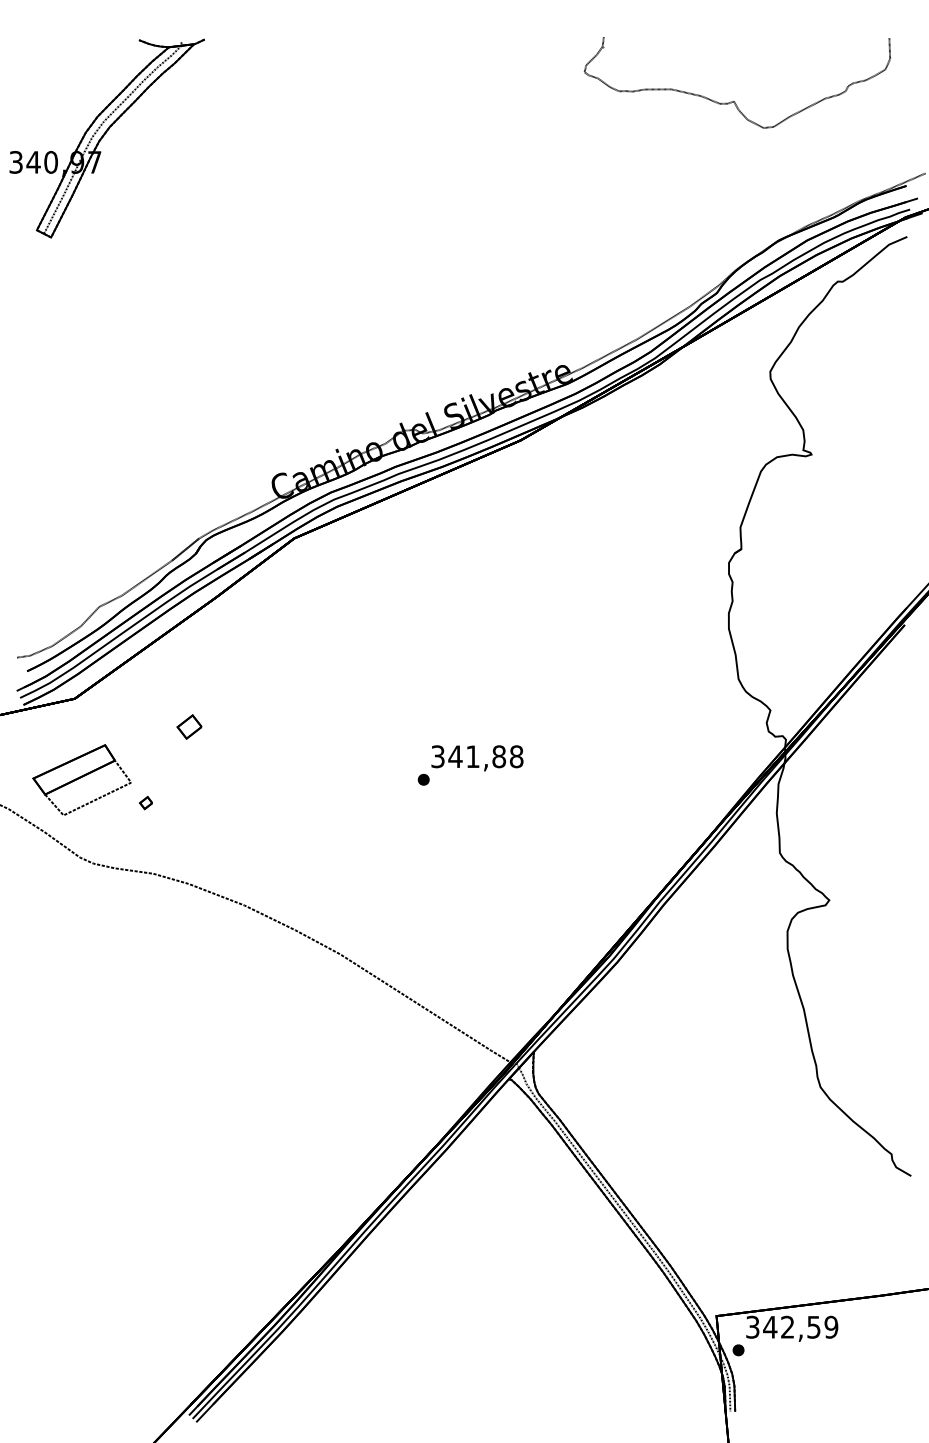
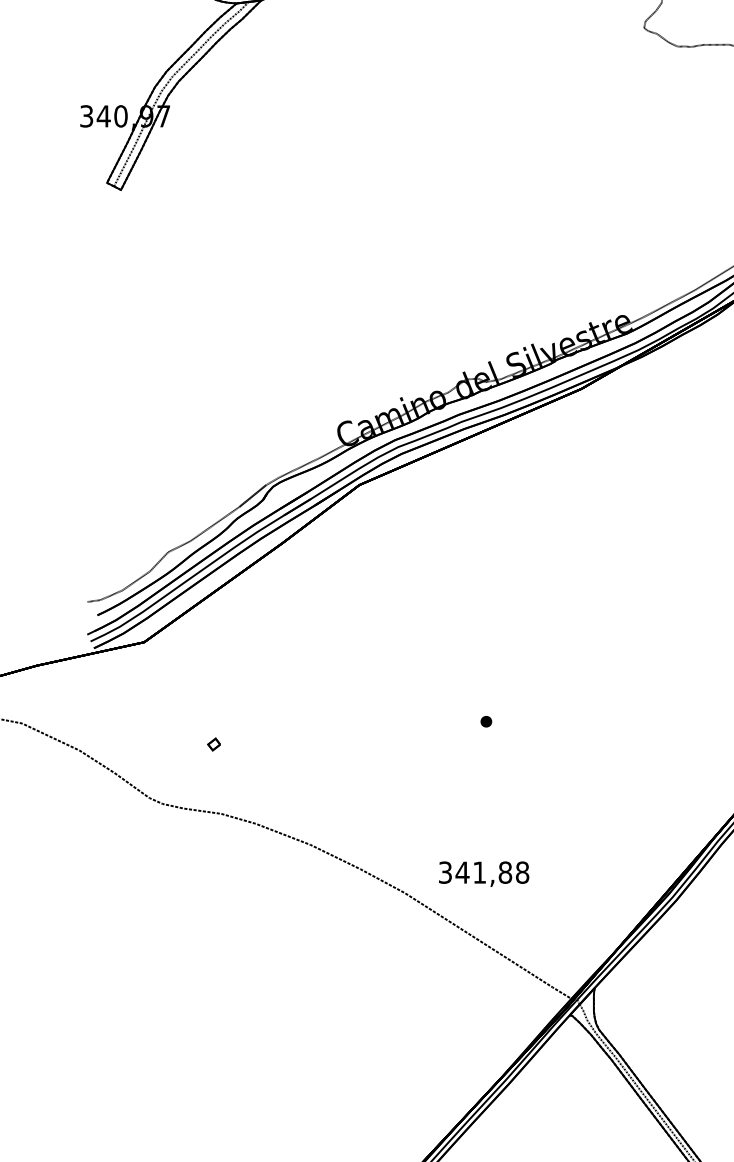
part: (189, 726) -> (256, 669), removed
text: (477, 758) -> (484, 874), moved
part: (81, 779) -> (150, 721), removed

